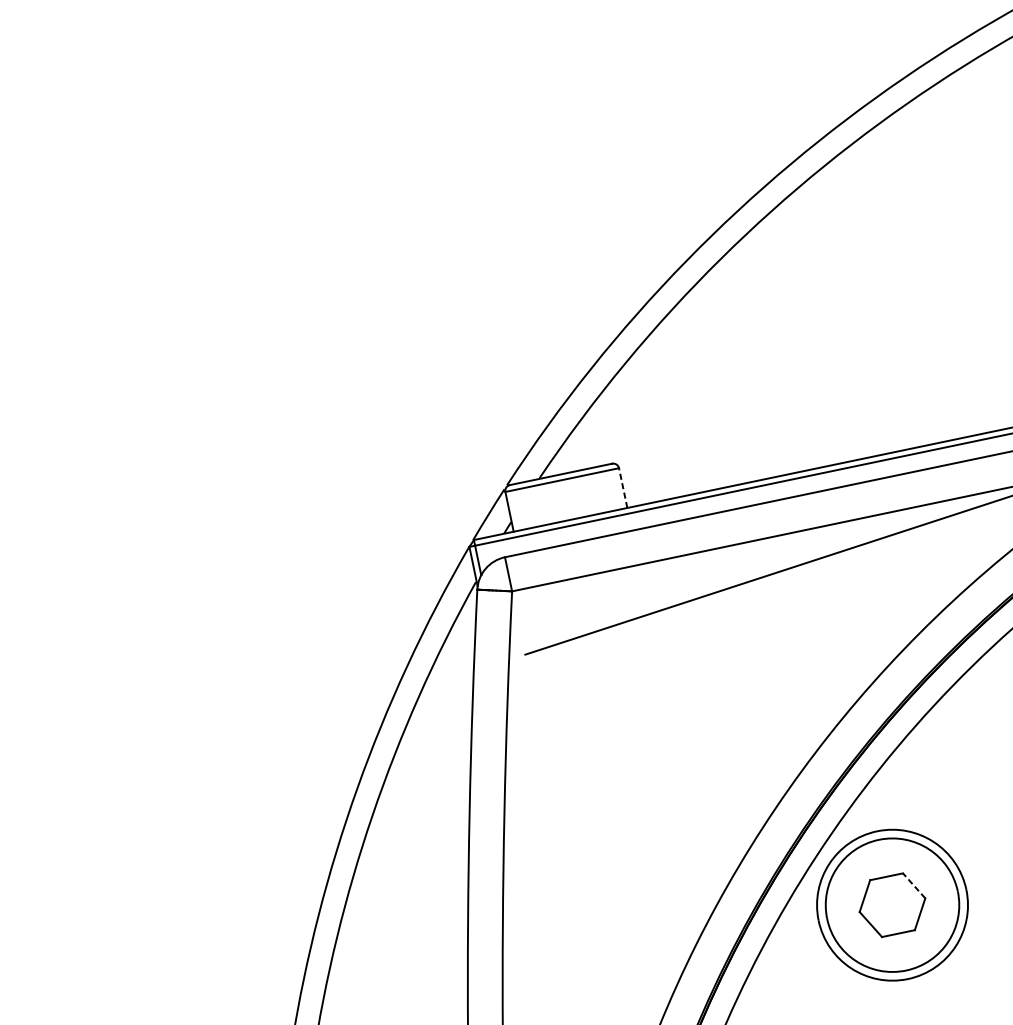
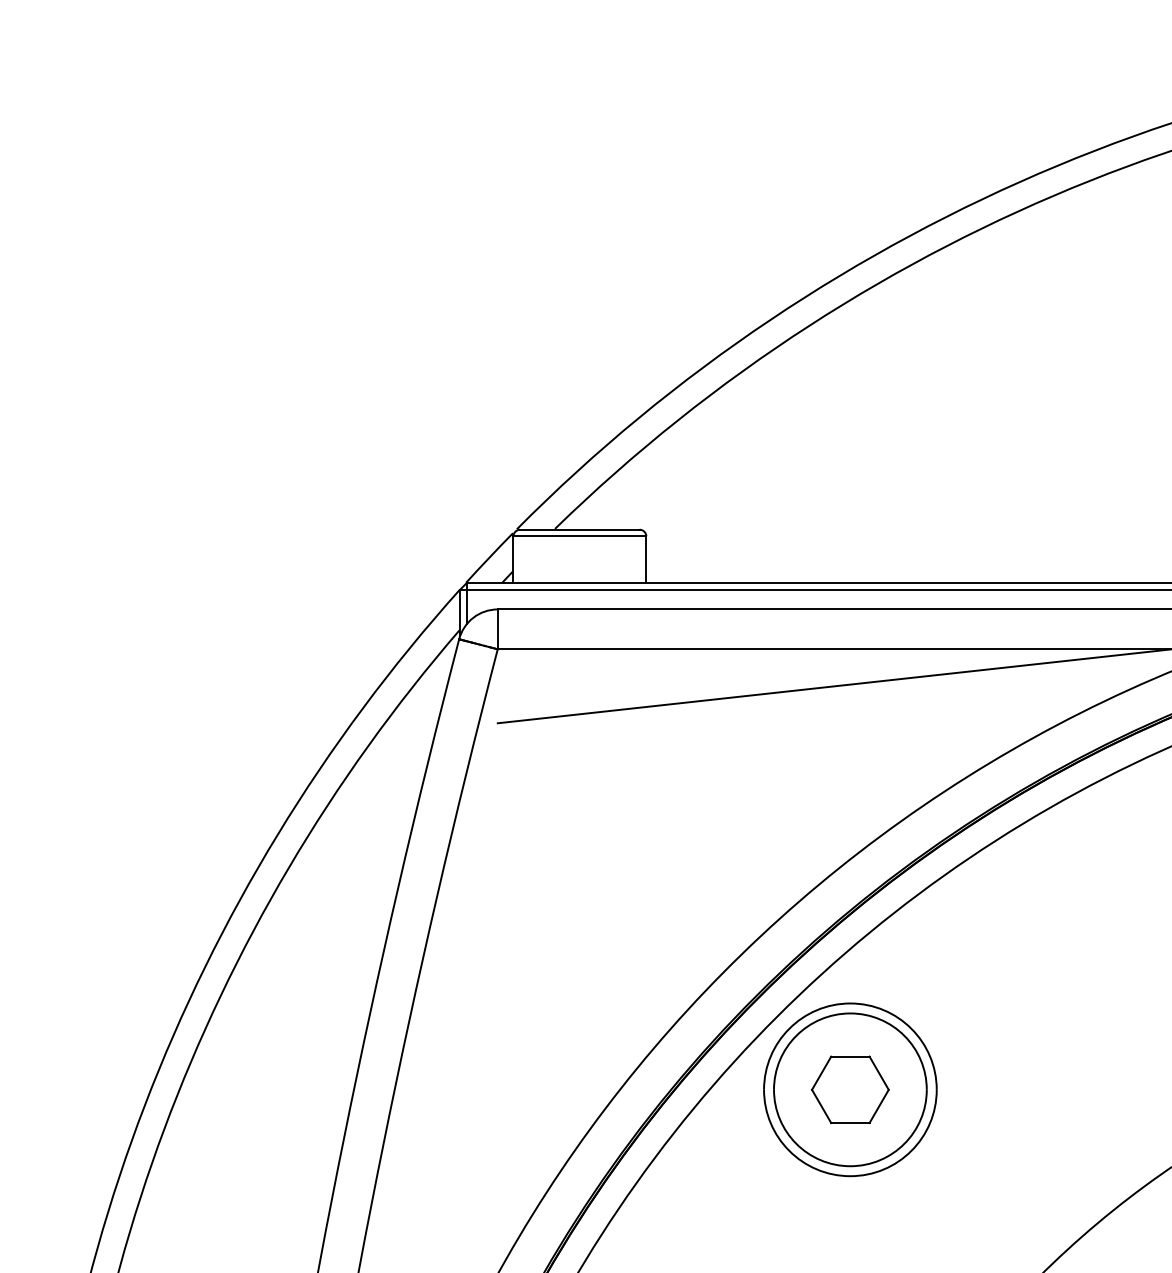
line: (623, 487) -> (646, 559), dashed -> solid
line: (913, 885) -> (878, 1072), dashed -> solid

